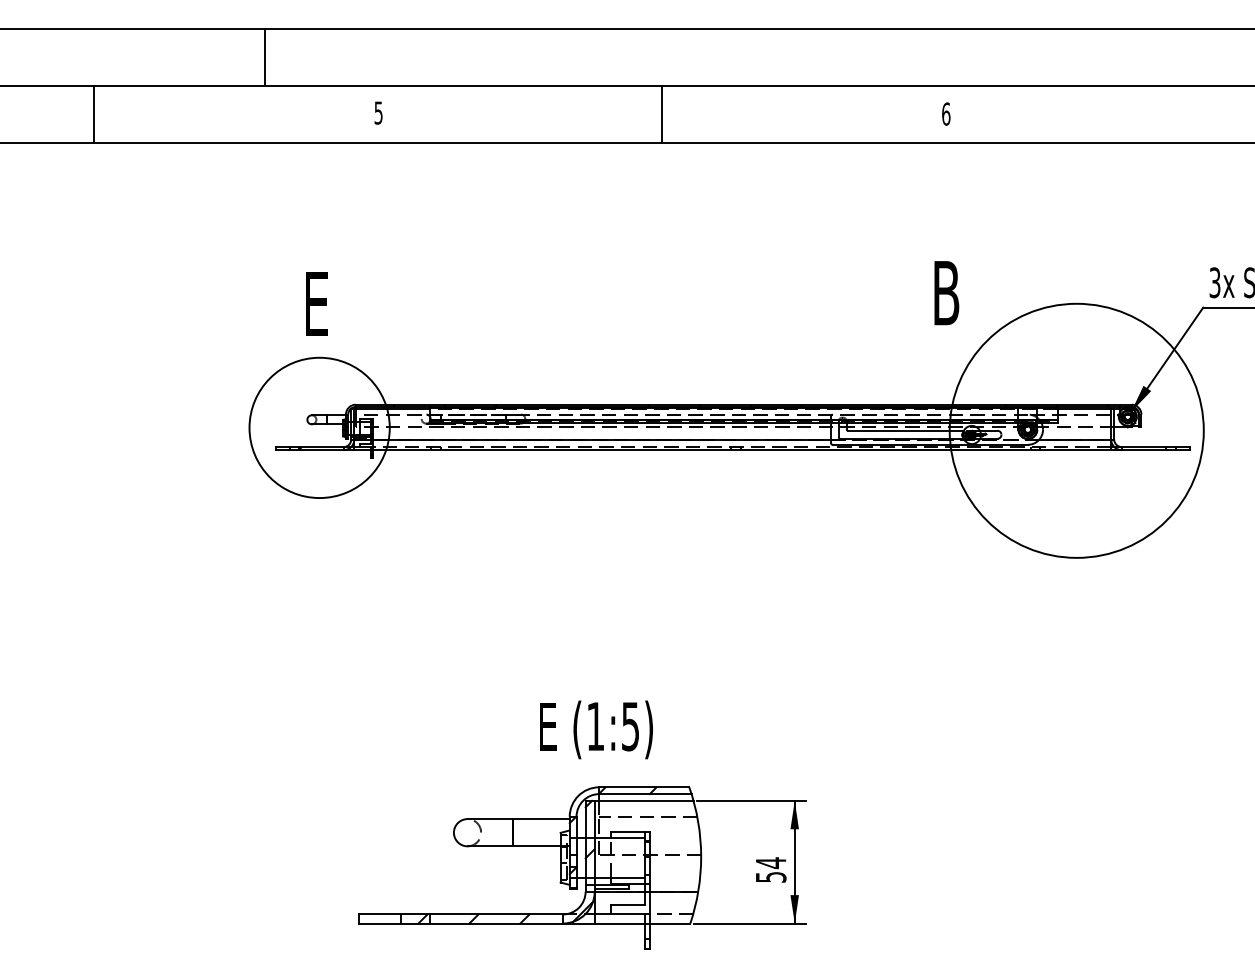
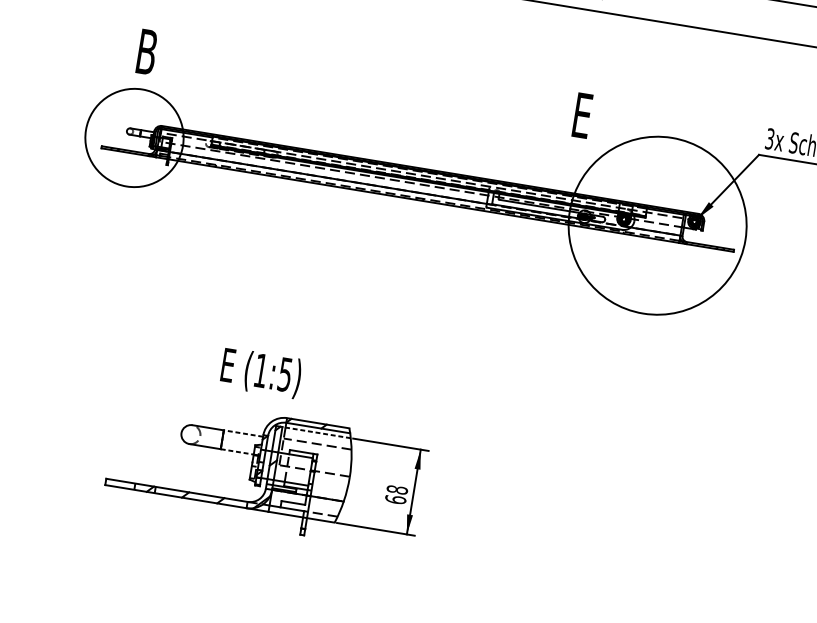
text: (946, 293) -> (583, 116), B -> E
text: (317, 304) -> (146, 52), E -> B
text: (596, 729) -> (261, 372), moved
line: (643, 800) -> (316, 432), solid -> dashed
line: (540, 819) -> (242, 433), solid -> dashed
line: (536, 846) -> (237, 451), solid -> dashed
text: (770, 869) -> (396, 494), 54 -> 68

